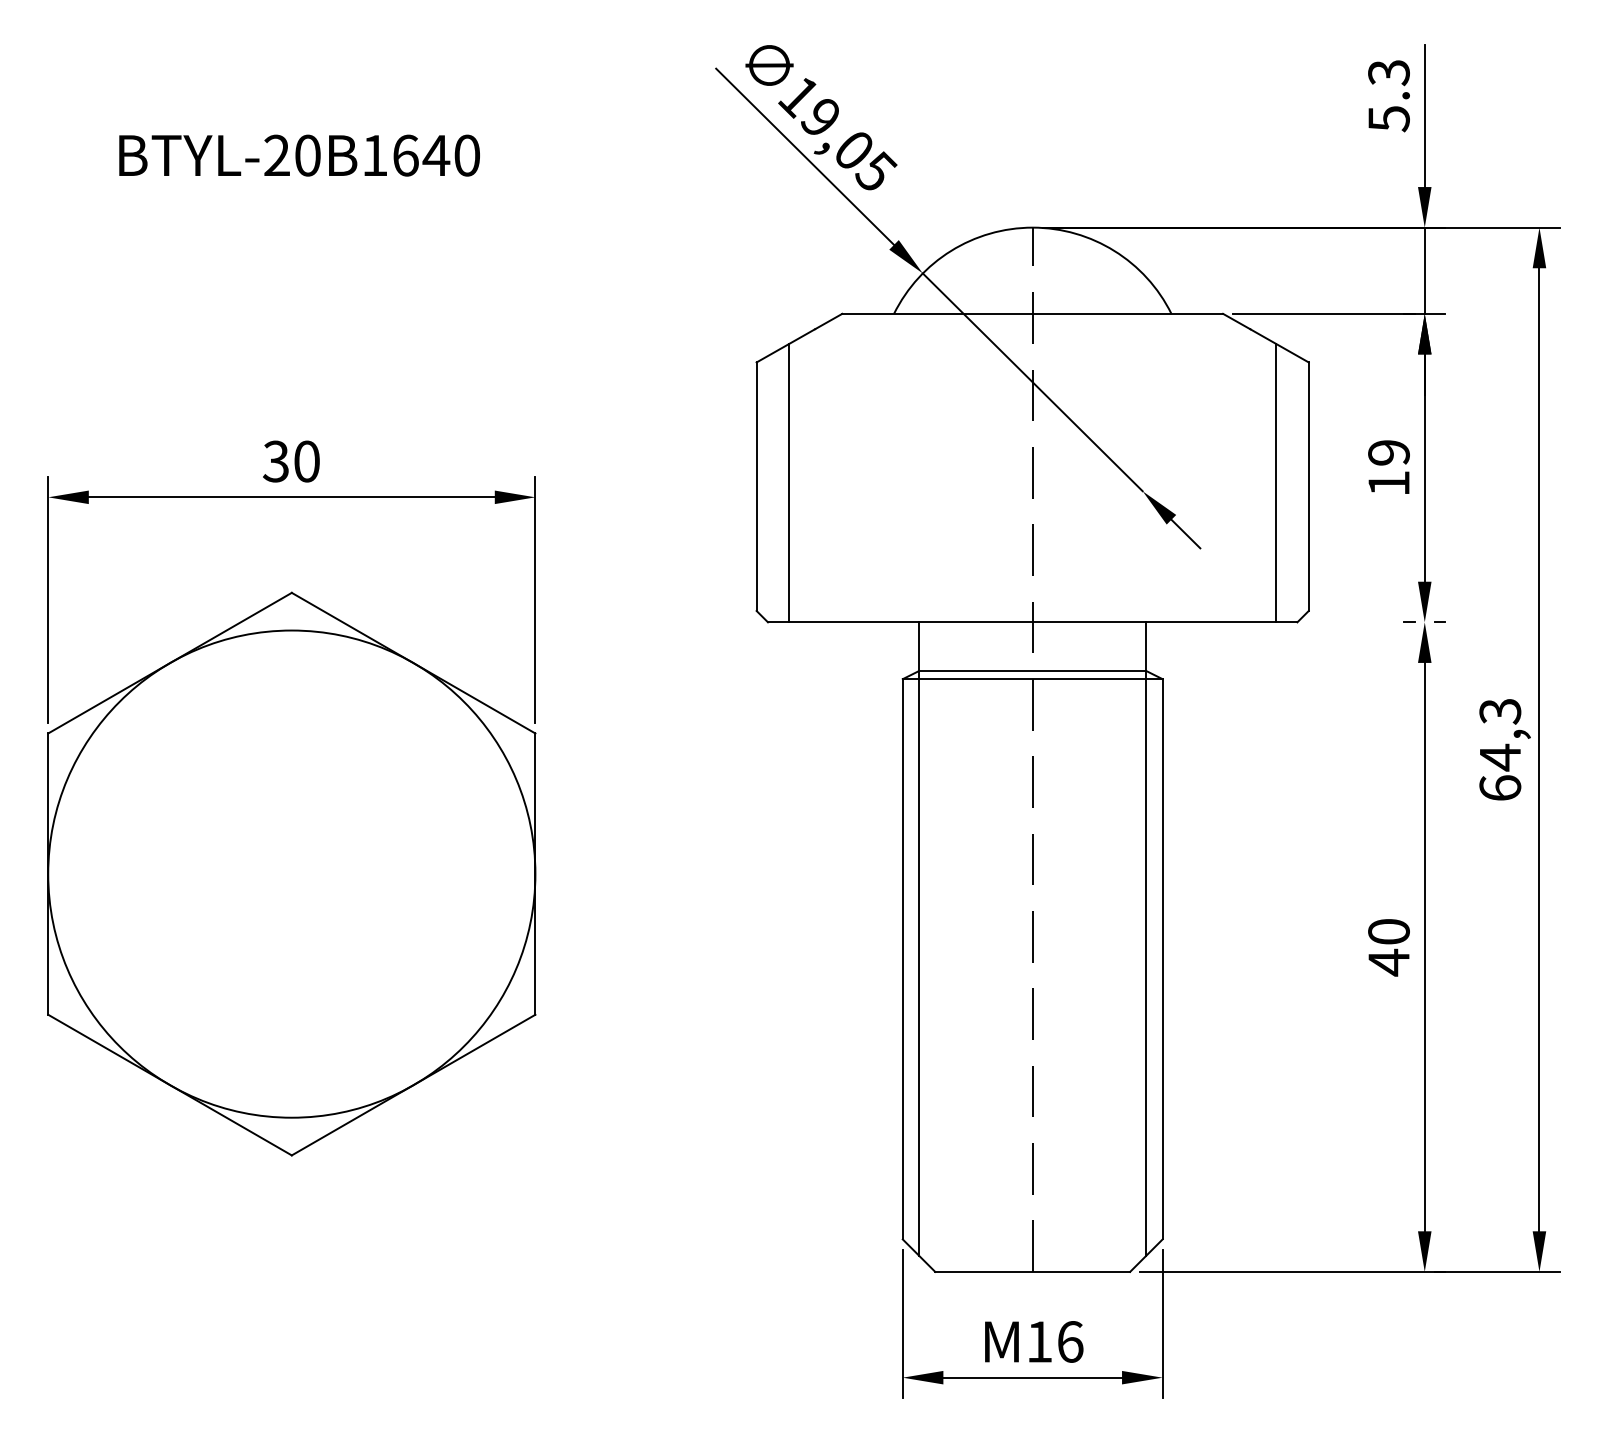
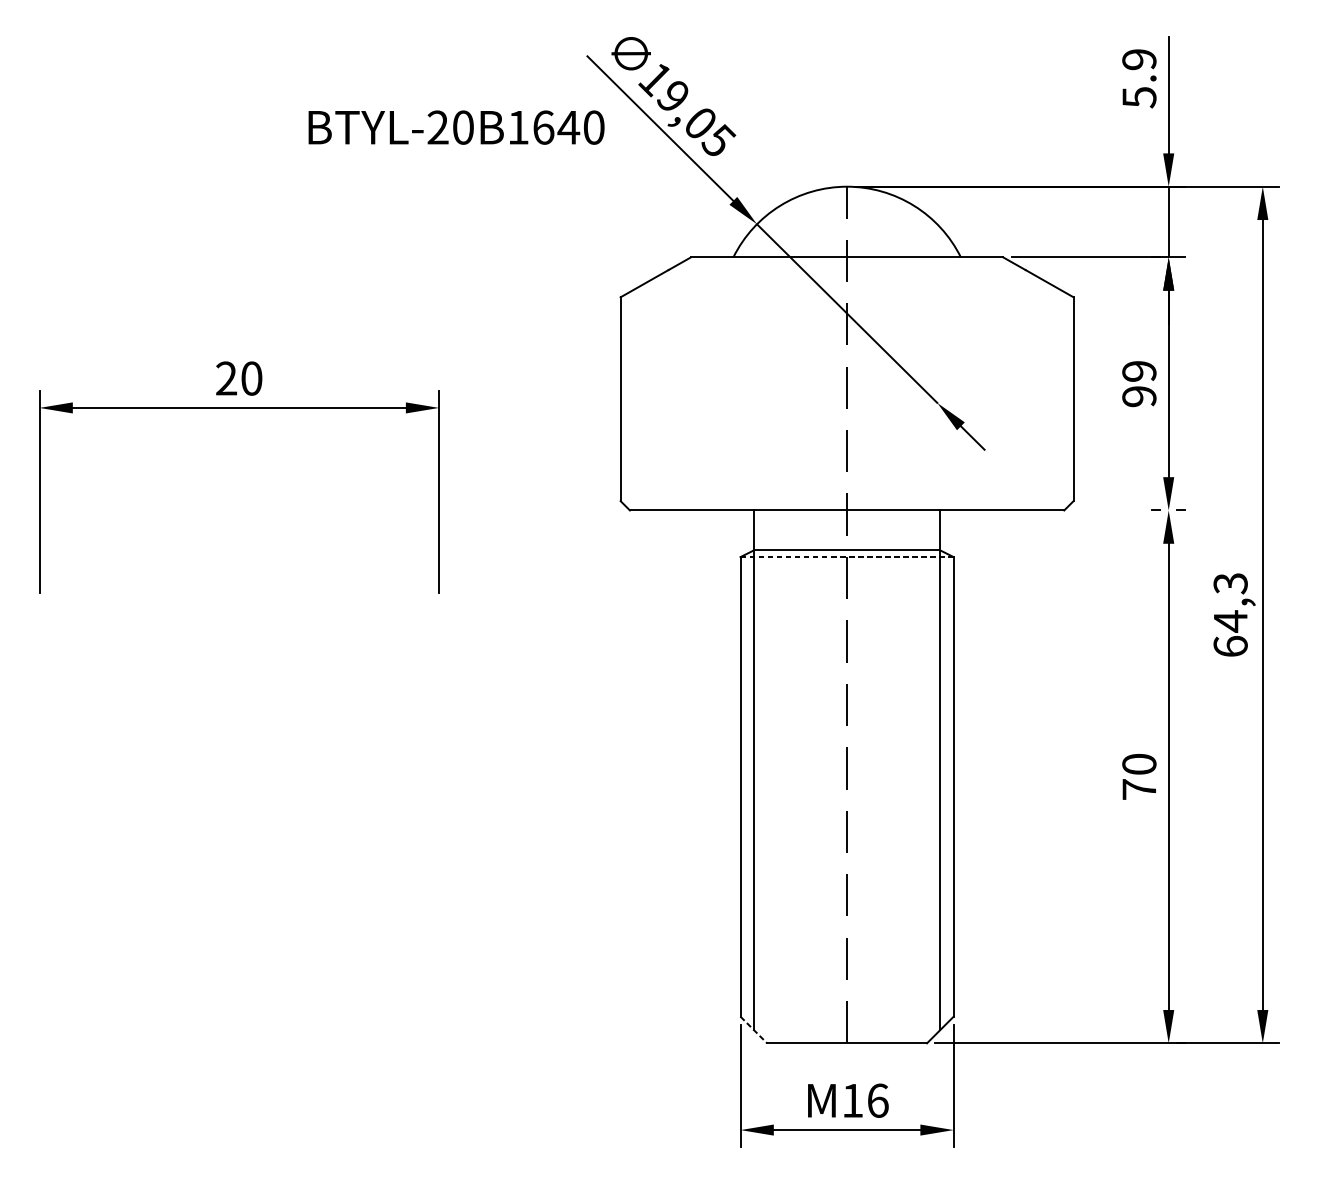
text: (1388, 73) -> (1138, 60), 5.3 -> 5.9
text: (299, 155) -> (456, 127), moved
text: (275, 461) -> (225, 378), 30 -> 20
line: (789, 483) -> (647, 396), removed
line: (1276, 483) -> (1047, 396), removed
text: (1388, 483) -> (1138, 396), 19 -> 99
line: (1032, 679) -> (846, 557), solid -> dashed
part: (291, 873) -> (239, 716), removed
text: (1388, 962) -> (1138, 789), 40 -> 70
line: (919, 1255) -> (754, 1029), solid -> dashed

